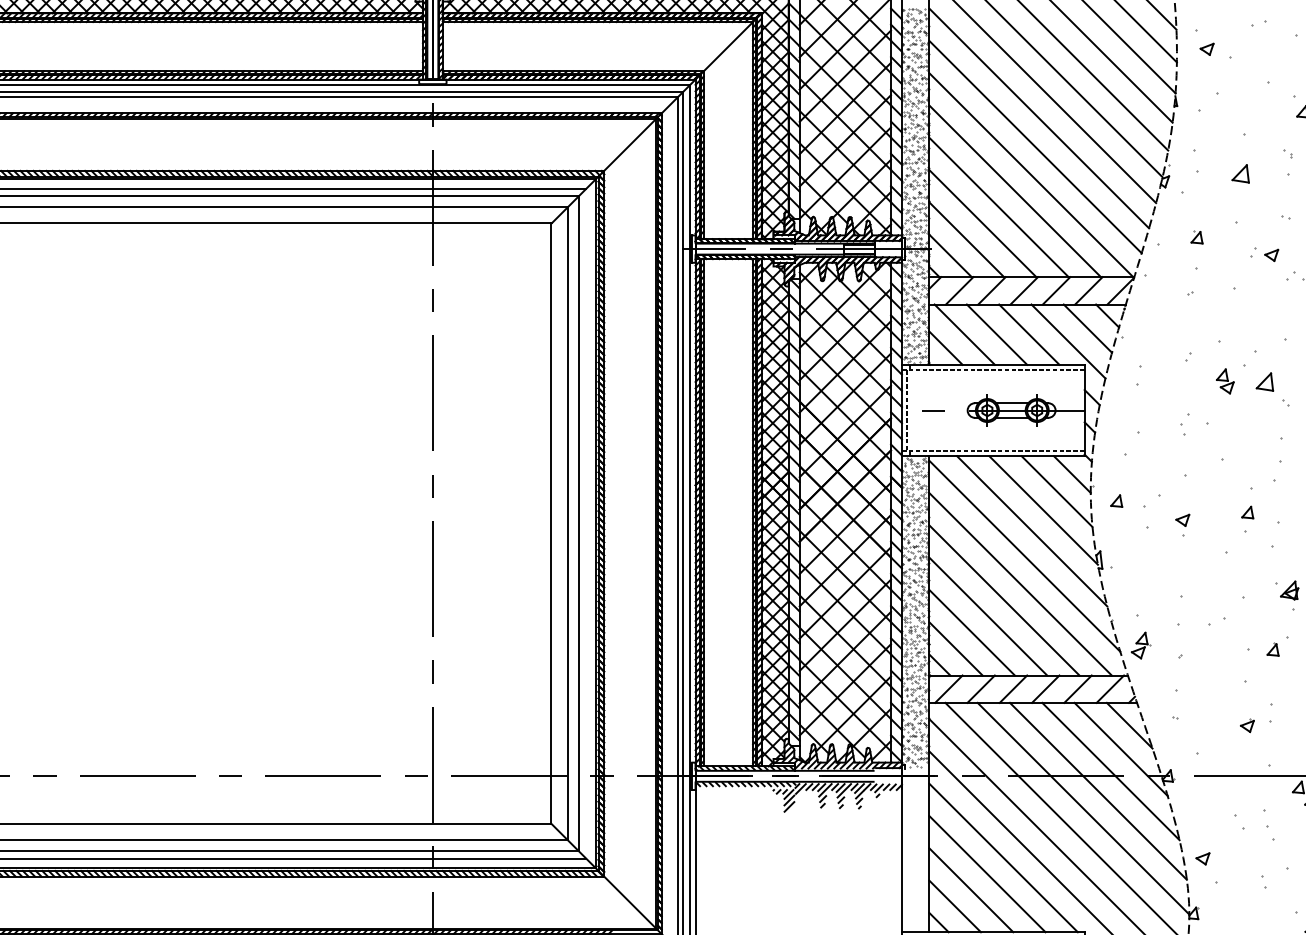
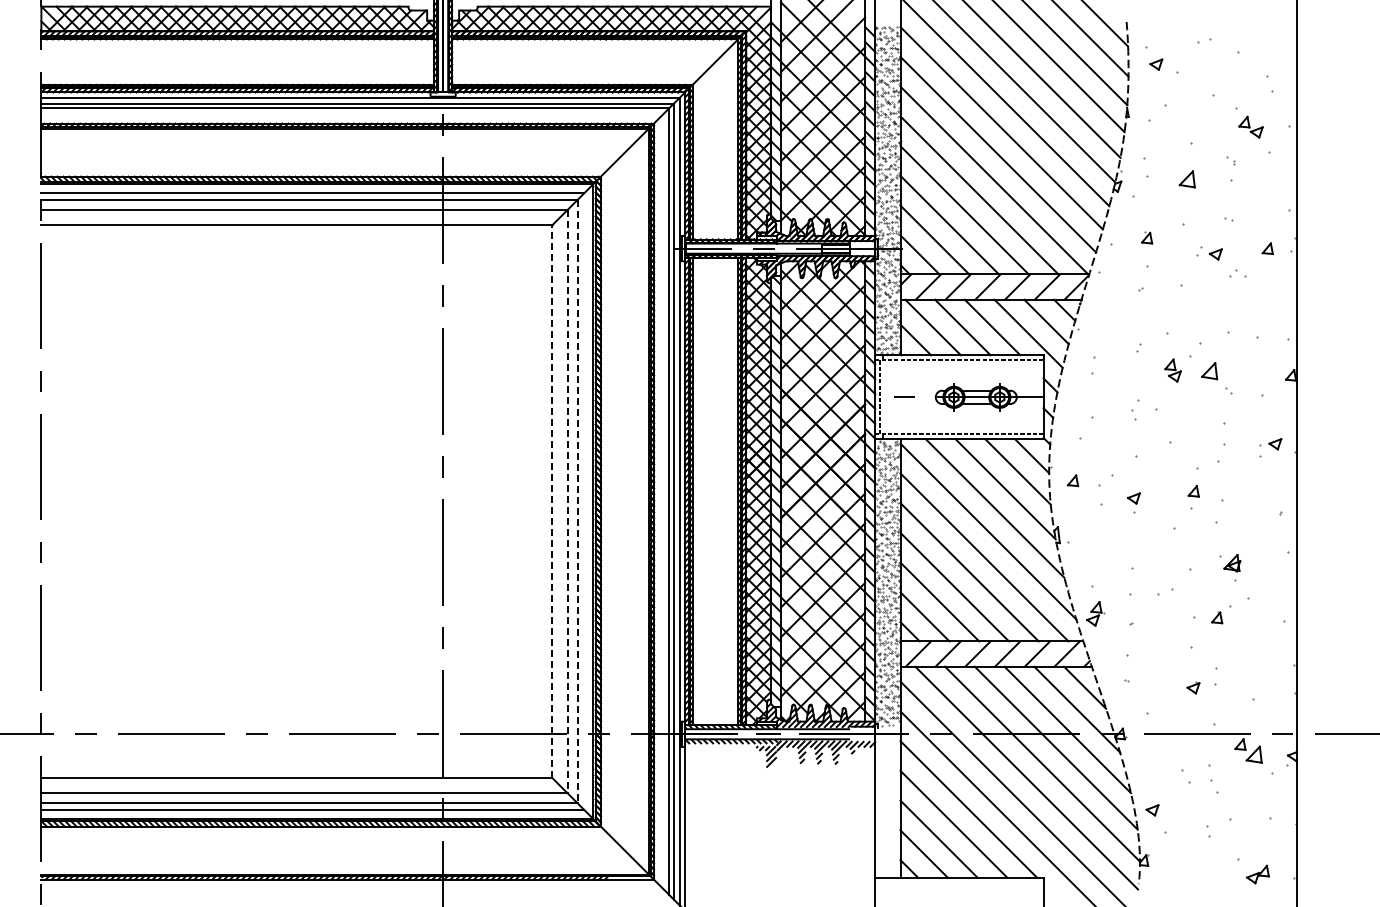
line: (551, 523) -> (552, 501), solid -> dashed
line: (567, 523) -> (567, 501), solid -> dashed
line: (578, 523) -> (577, 501), solid -> dashed

